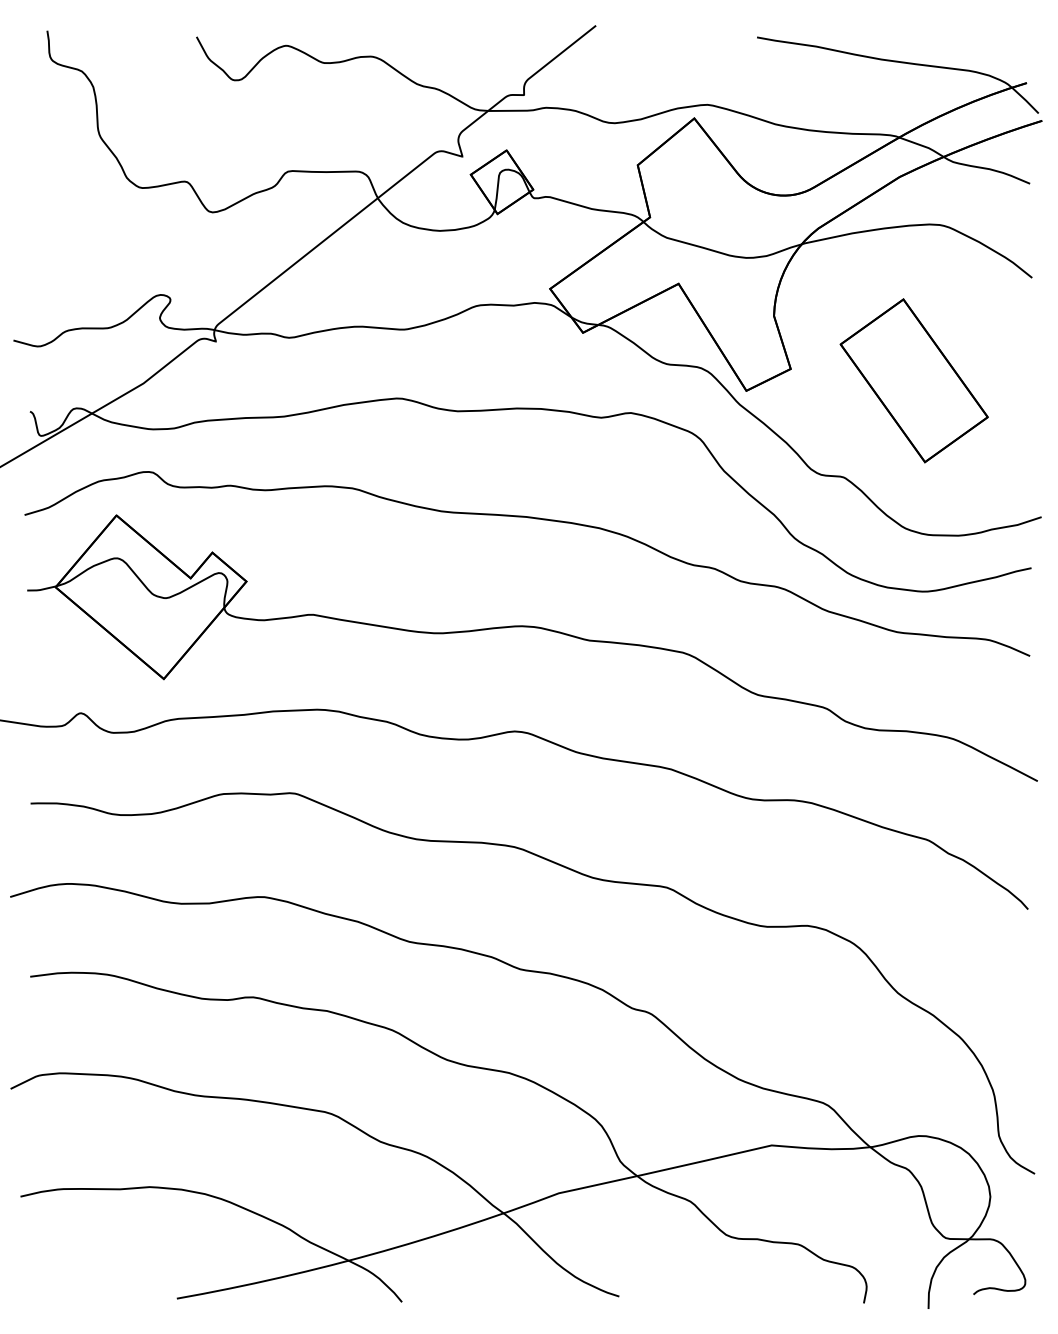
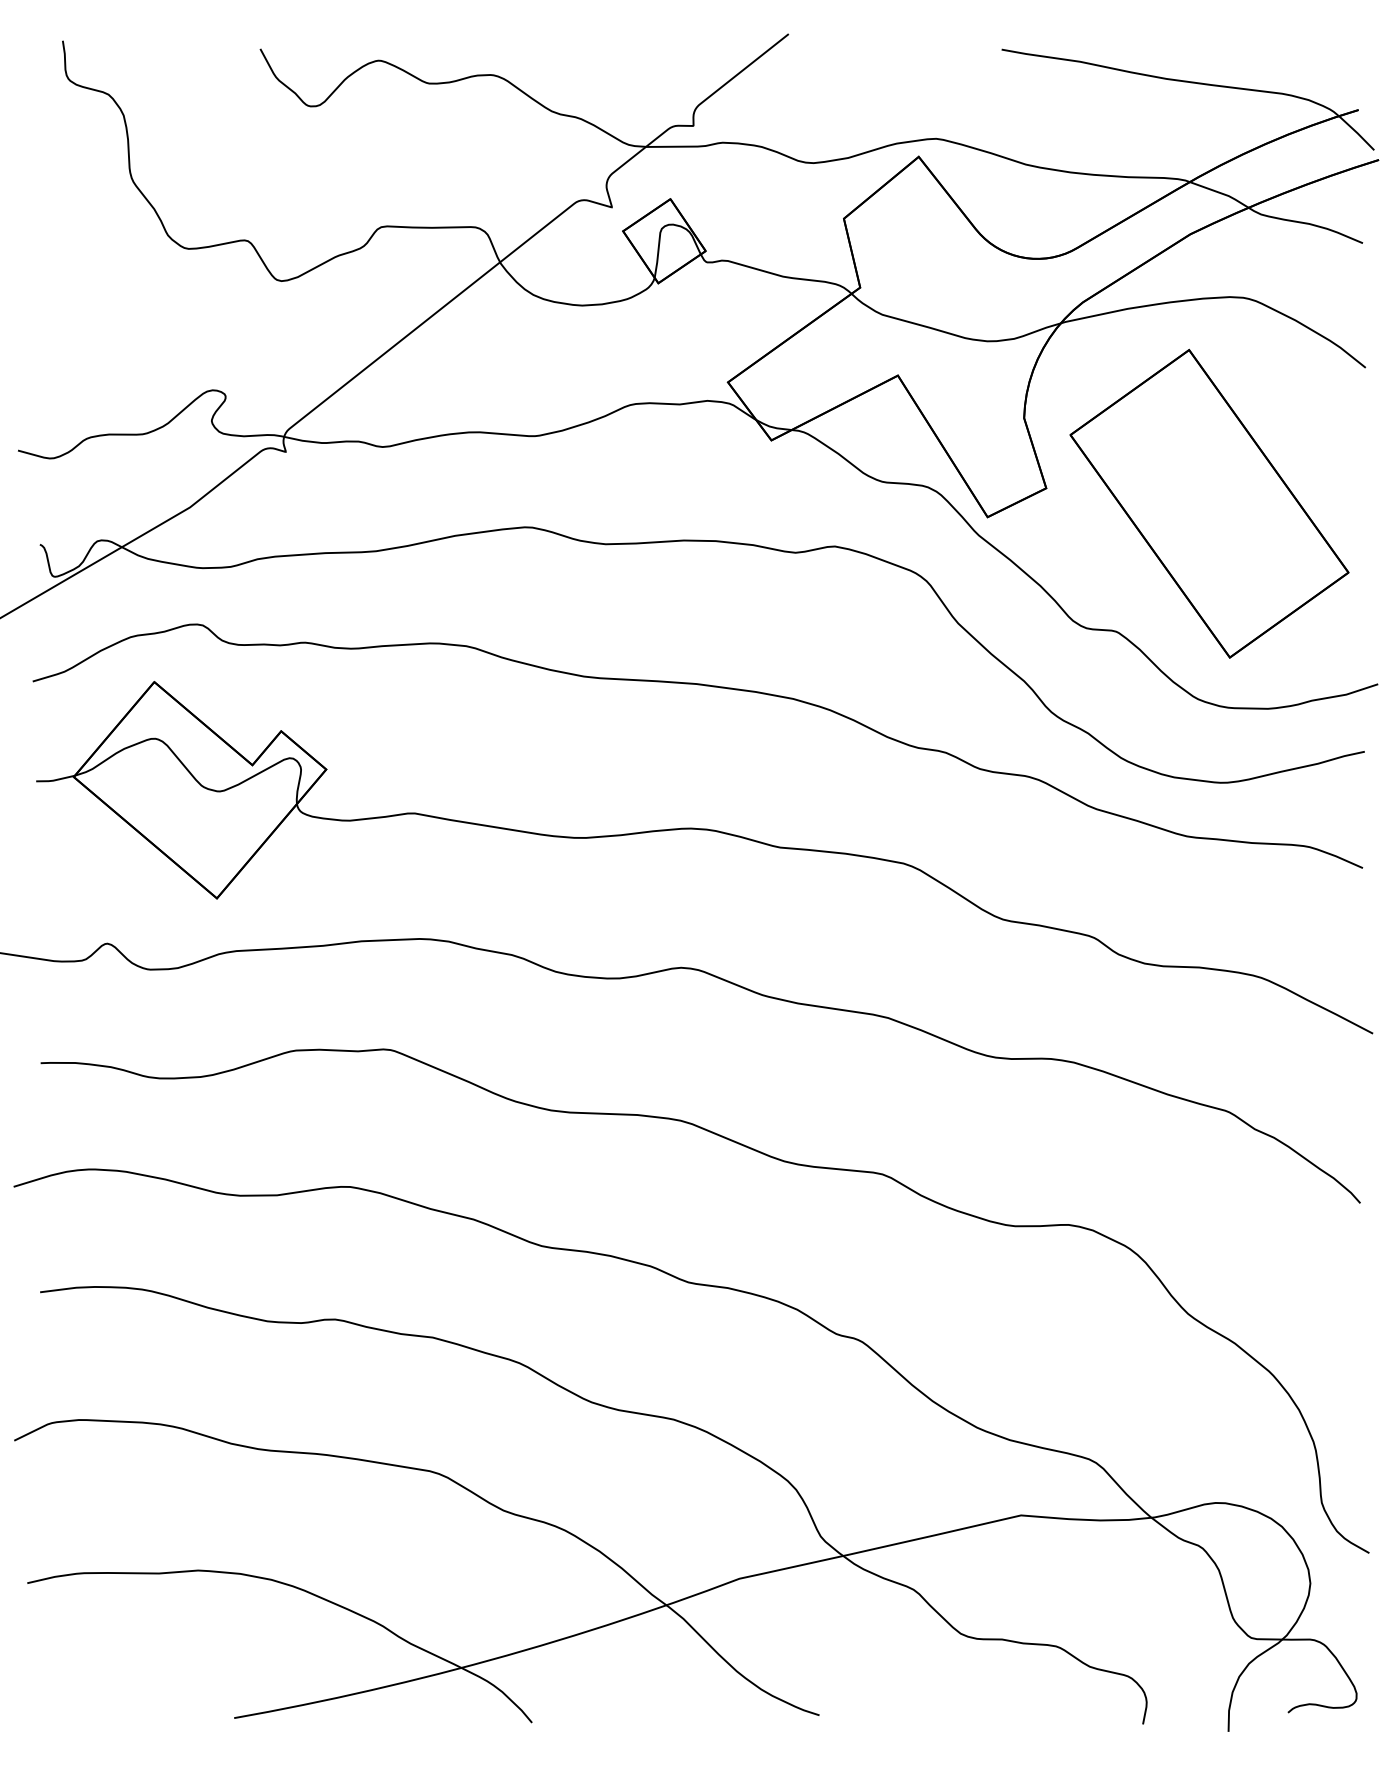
part: (914, 380) -> (1209, 503), size x1.43

